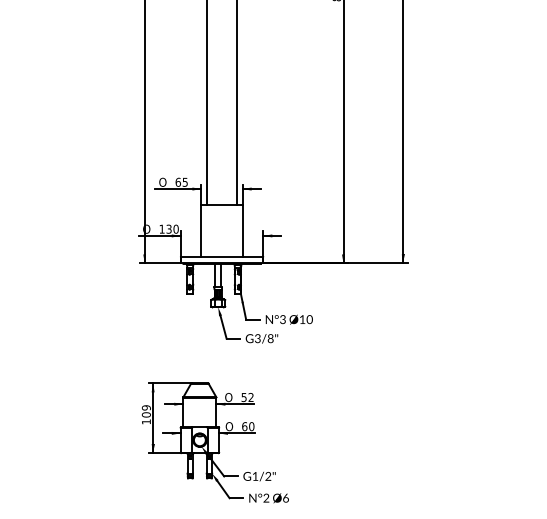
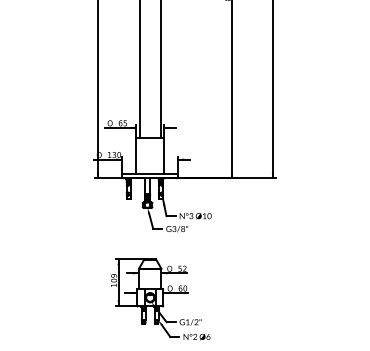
part: (215, 442) -> (160, 299), moved

